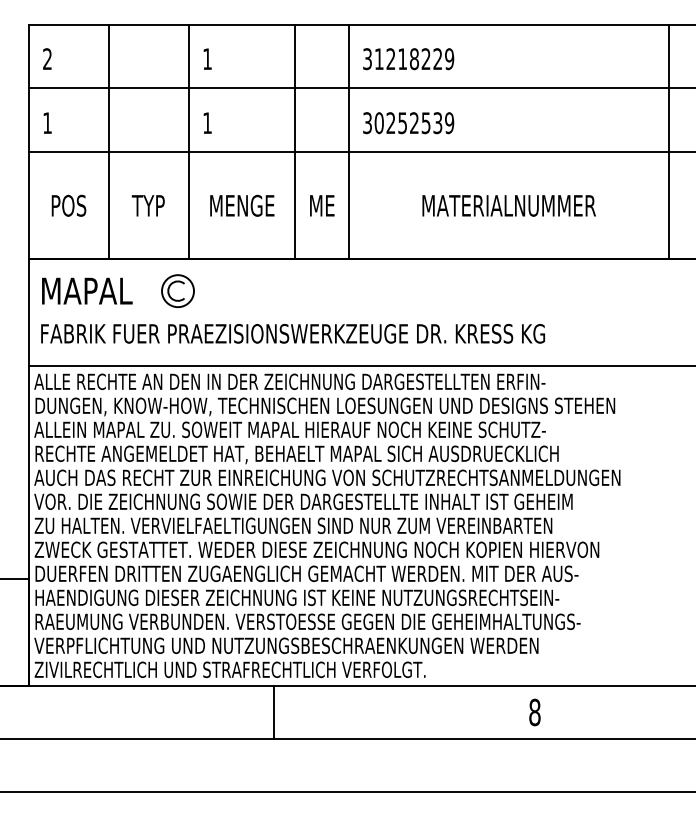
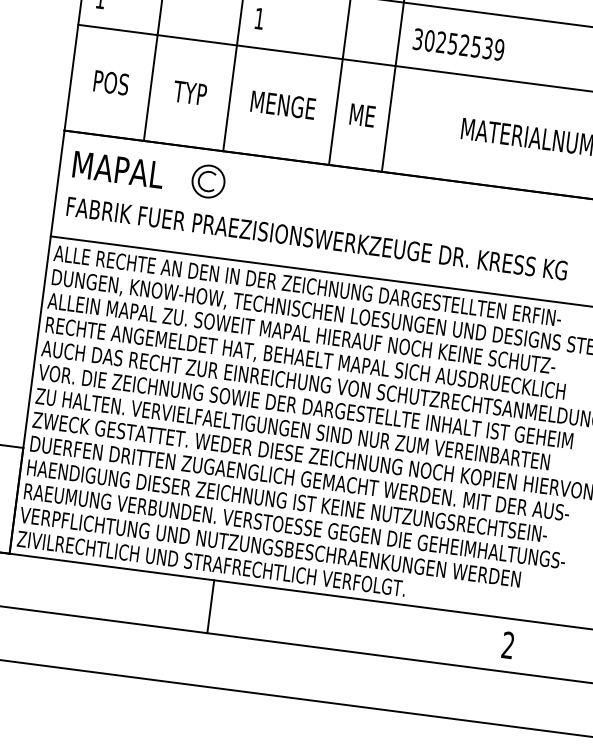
line: (274, 712) -> (211, 606), moved
text: (534, 712) -> (507, 645), 8 -> 2

